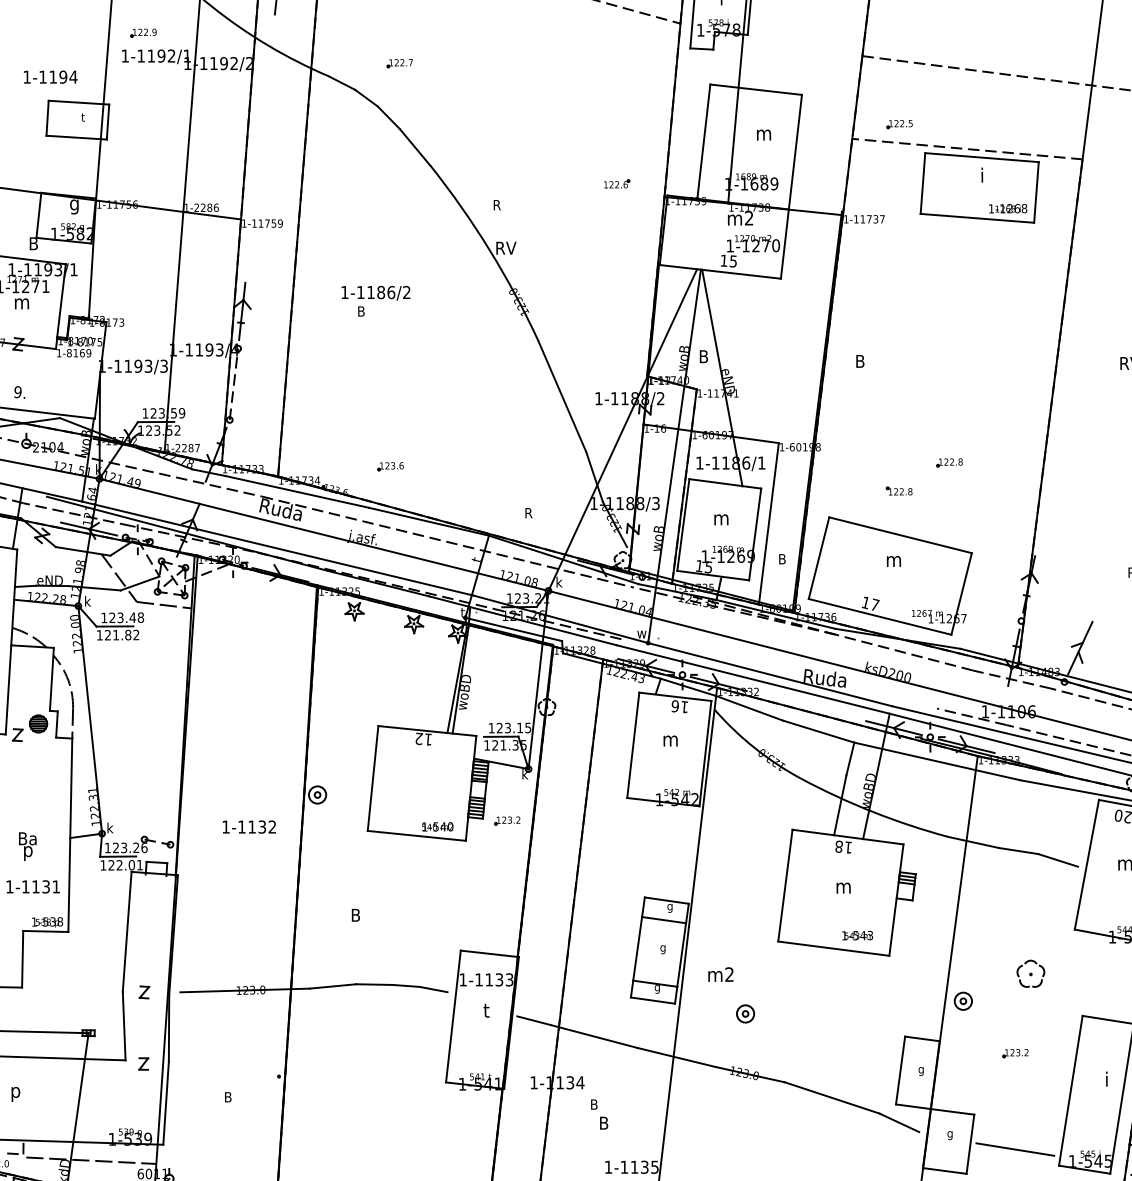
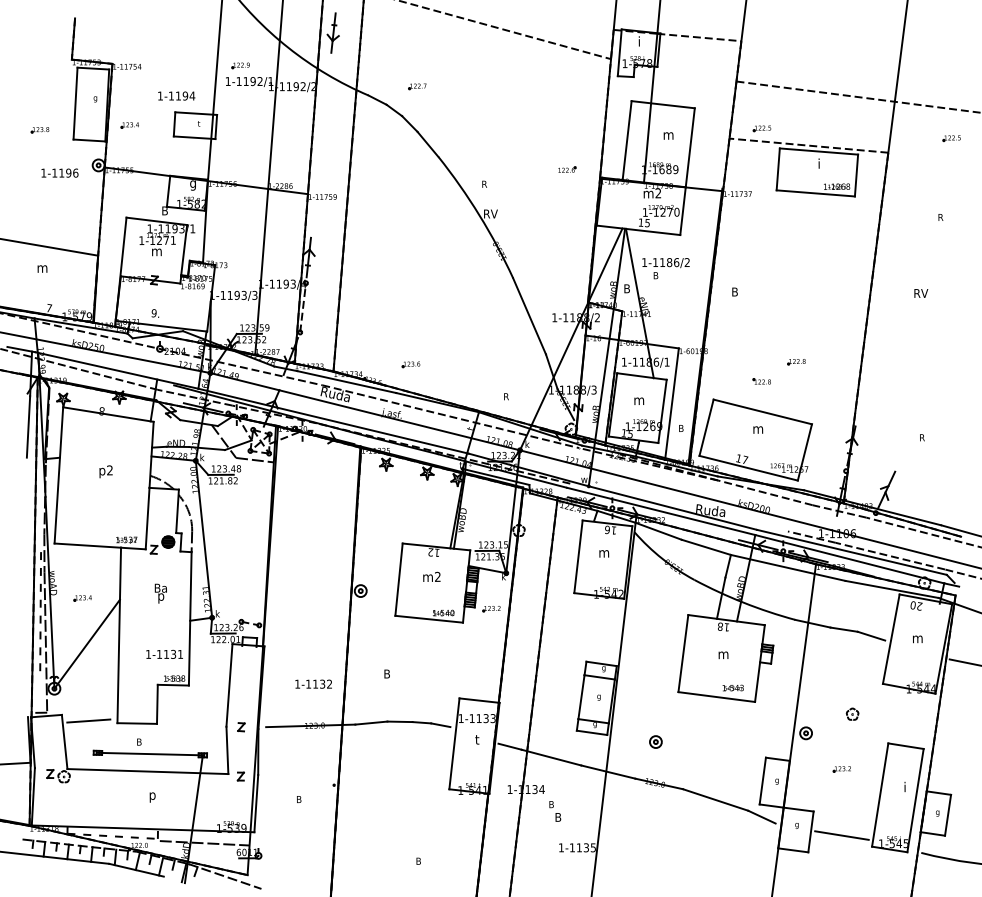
text: (375, 301) -> (665, 268), moved
text: (249, 826) -> (313, 683), moved
text: (27, 846) -> (160, 593), moved
part: (1030, 972) -> (852, 713), size x0.62
text: (720, 973) -> (431, 576), moved

